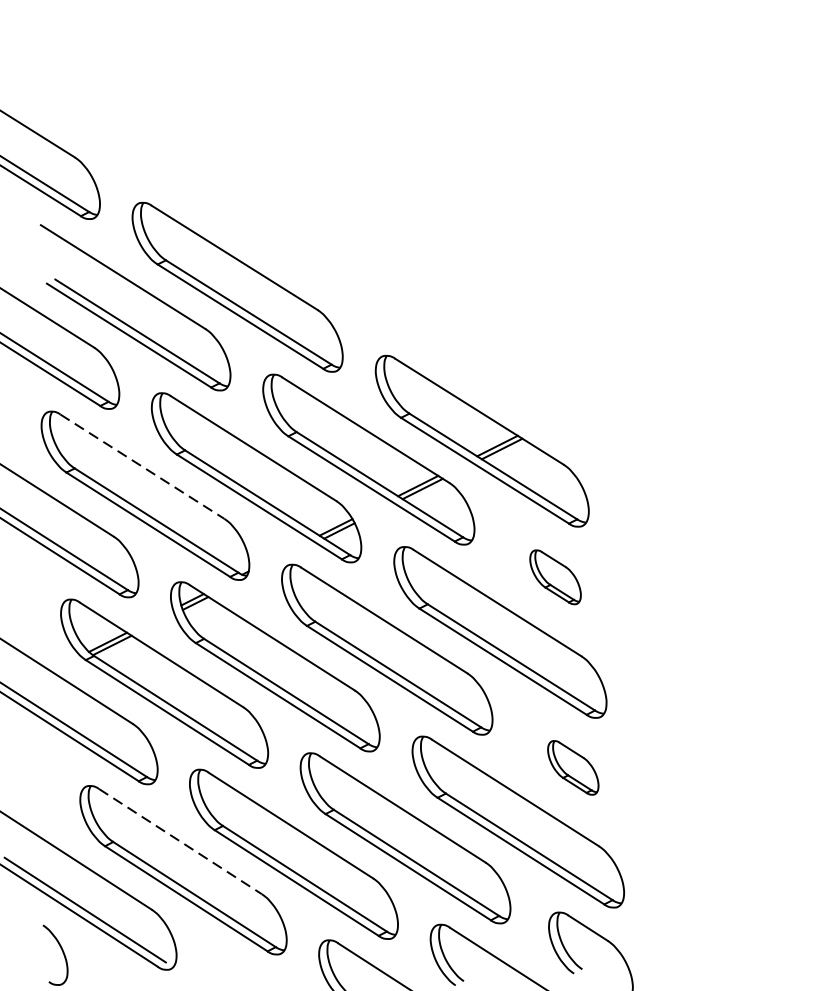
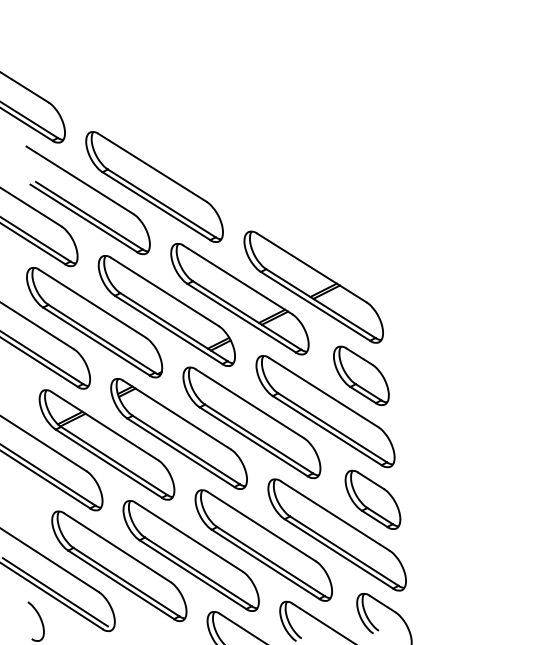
line: (143, 467) -> (93, 304), dashed -> solid
part: (555, 576) -> (361, 375), size x1.67
part: (572, 767) -> (372, 499), size x1.67
line: (180, 841) -> (117, 547), dashed -> solid

